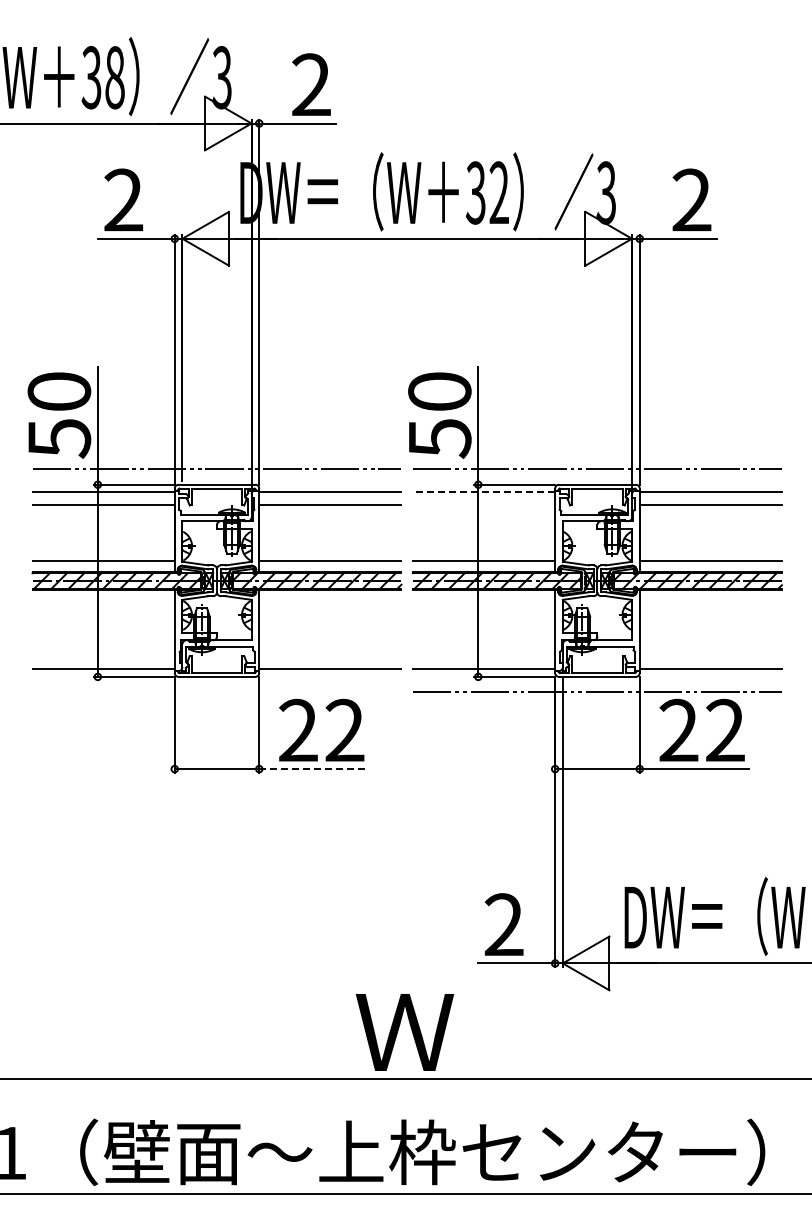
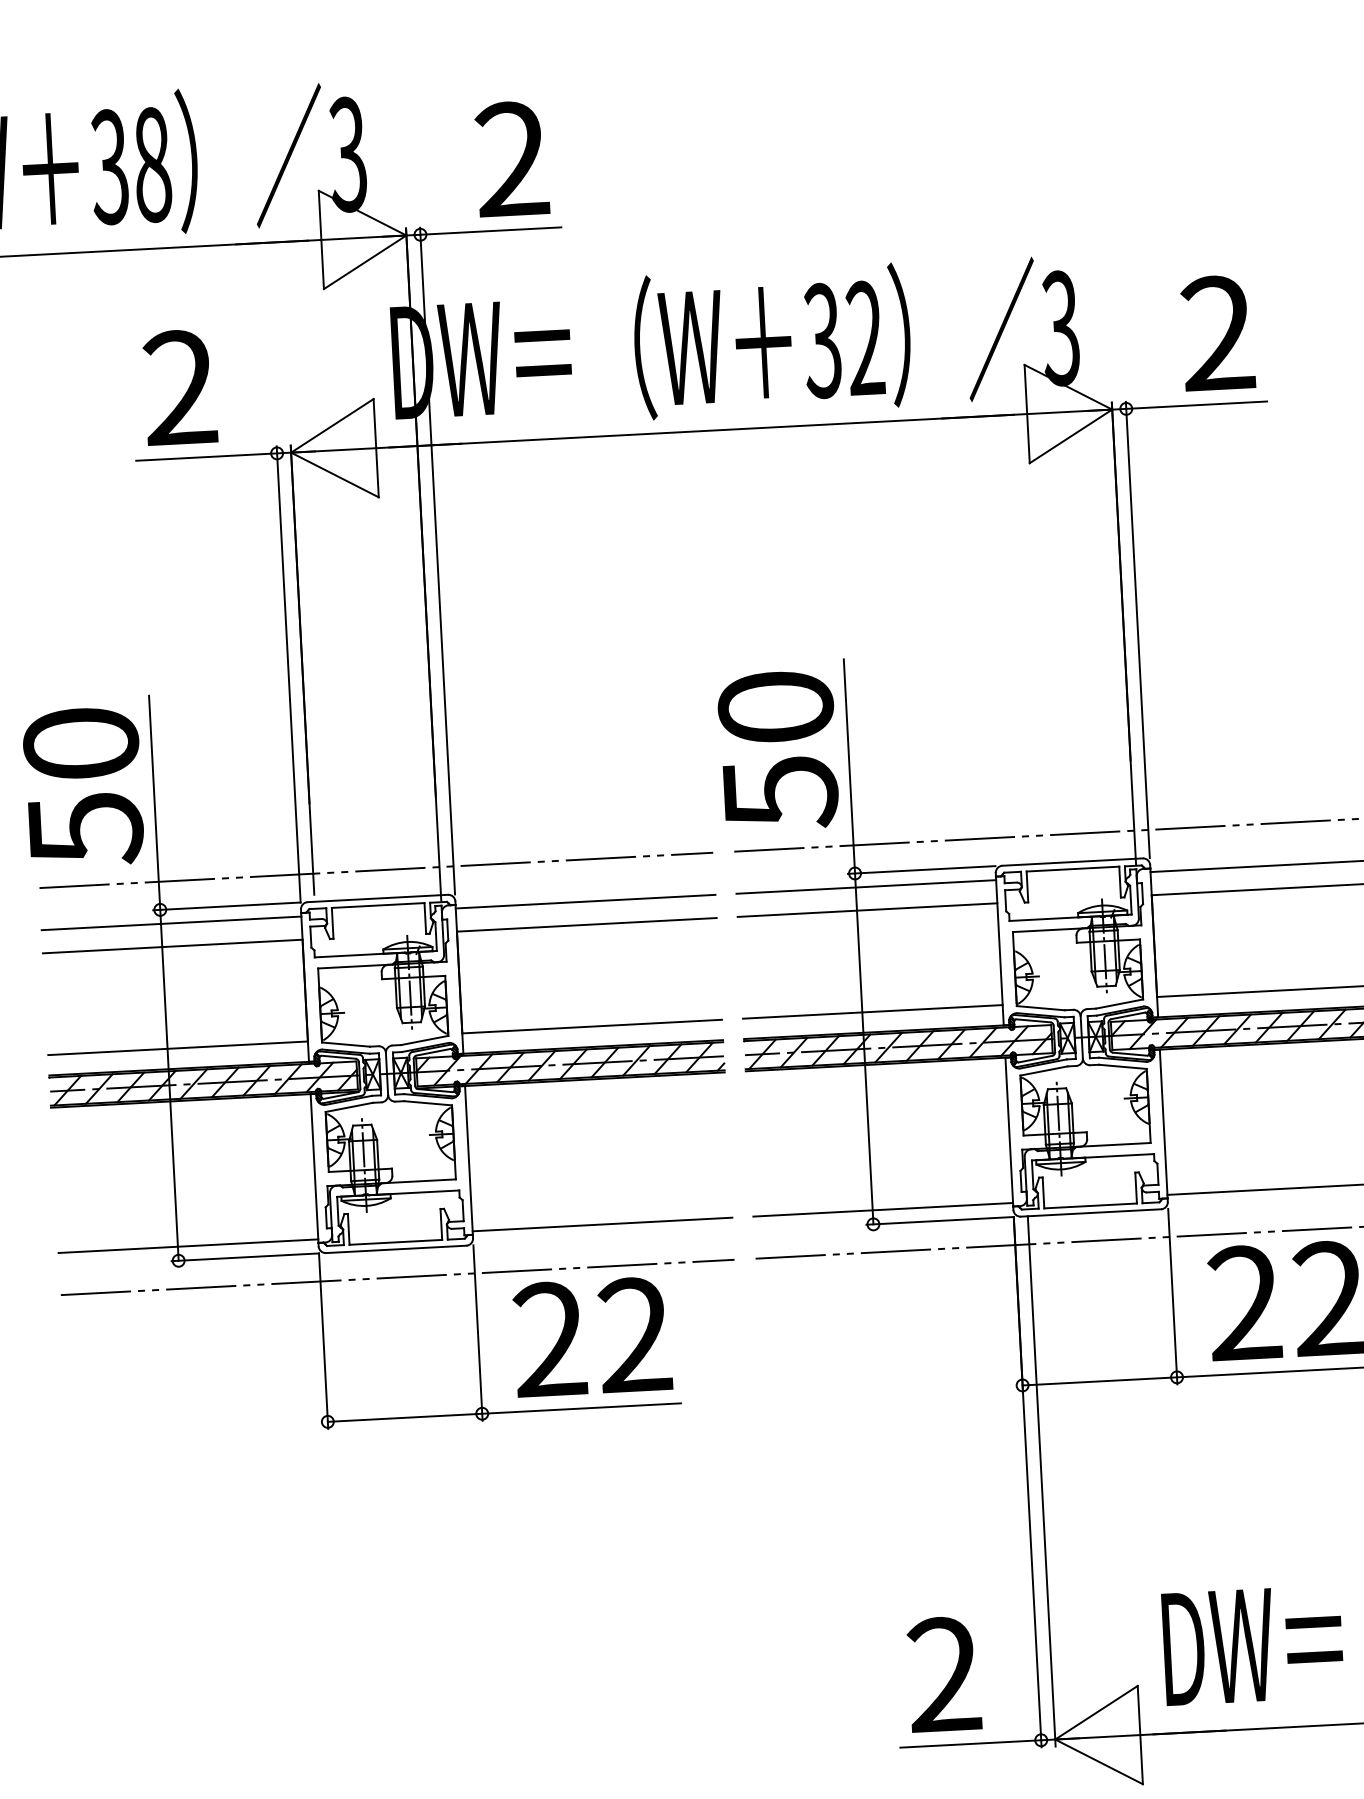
line: (483, 492) -> (865, 887), dashed -> solid
line: (483, 505) -> (866, 910), added
line: (216, 692) -> (396, 1277), added
line: (314, 769) -> (583, 1409), dashed -> solid

